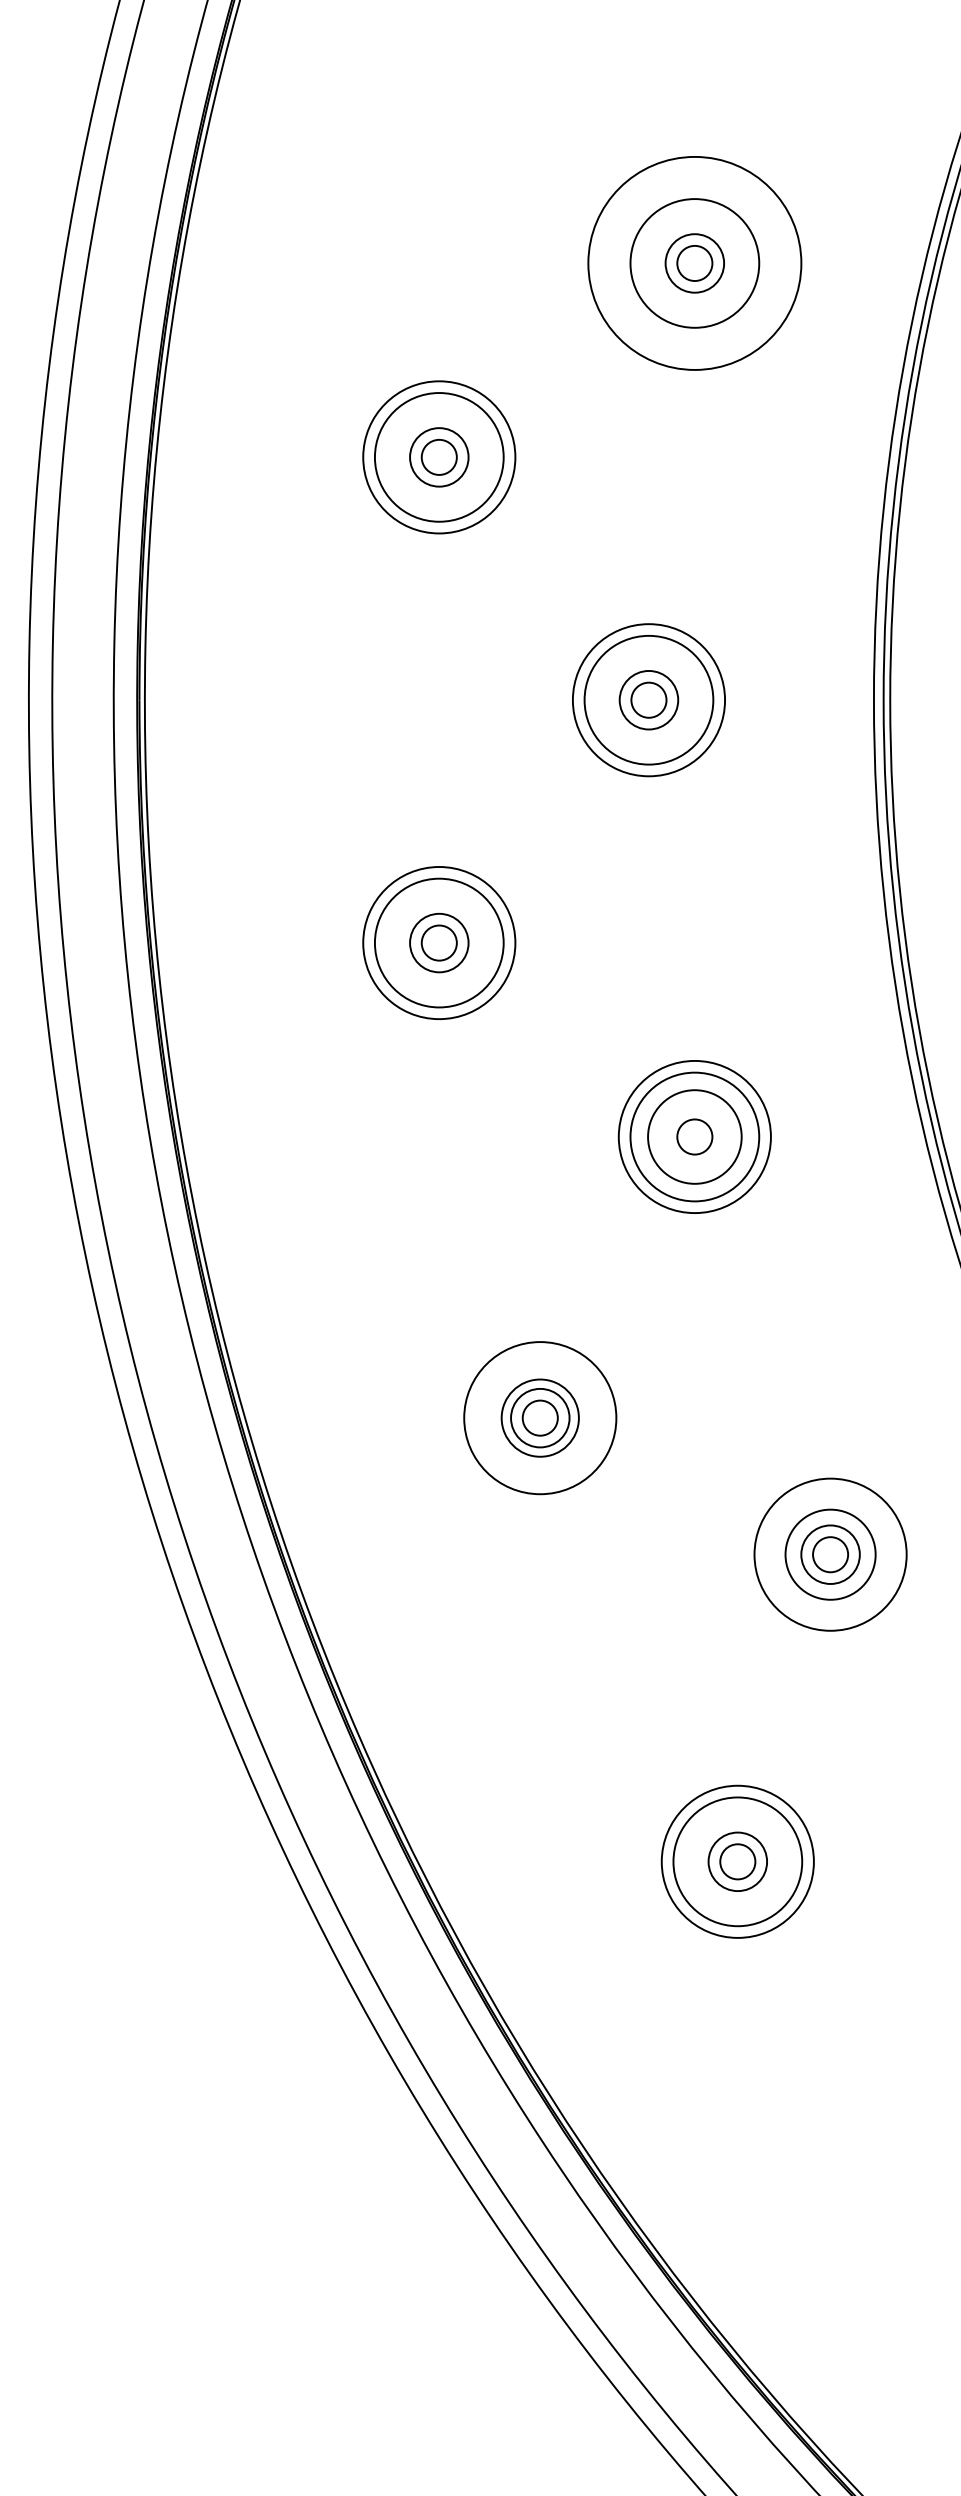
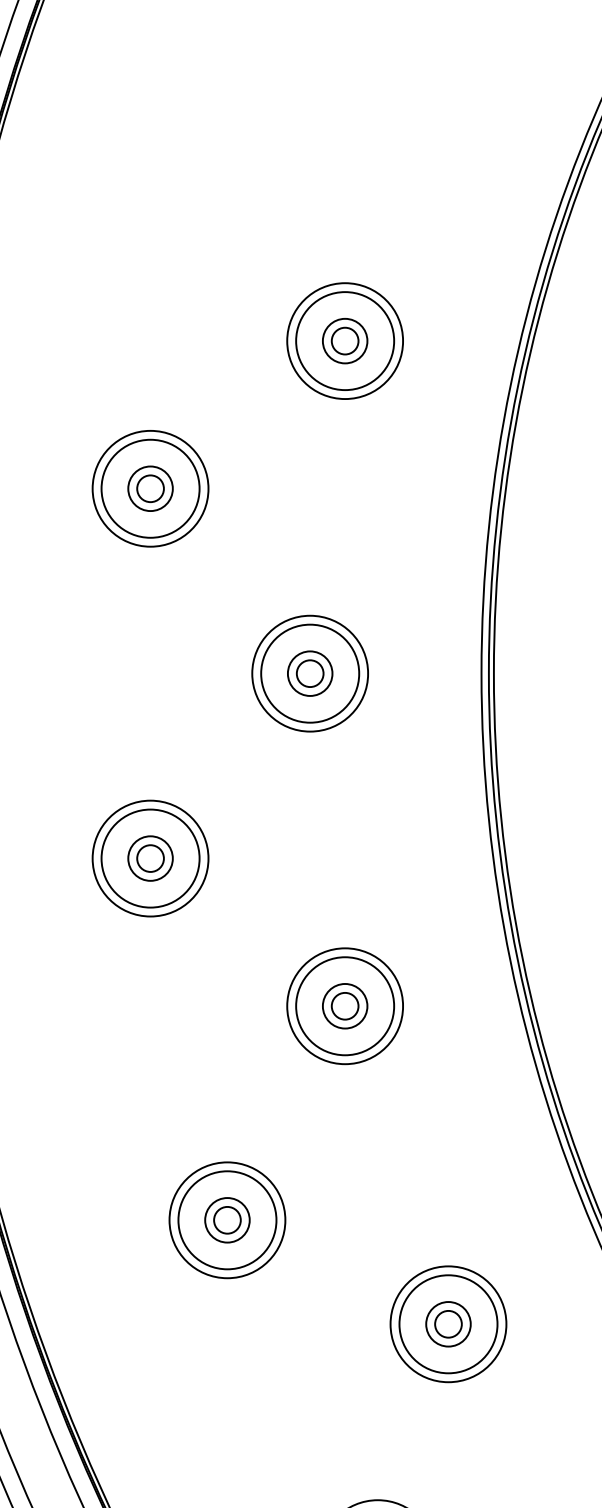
circle: (694, 263) -> (344, 341), size x0.71
circle: (694, 1136) -> (344, 1005), size x0.62
circle: (539, 1417) -> (226, 1219), size x1.67
circle: (830, 1554) -> (448, 1324), size x1.43

